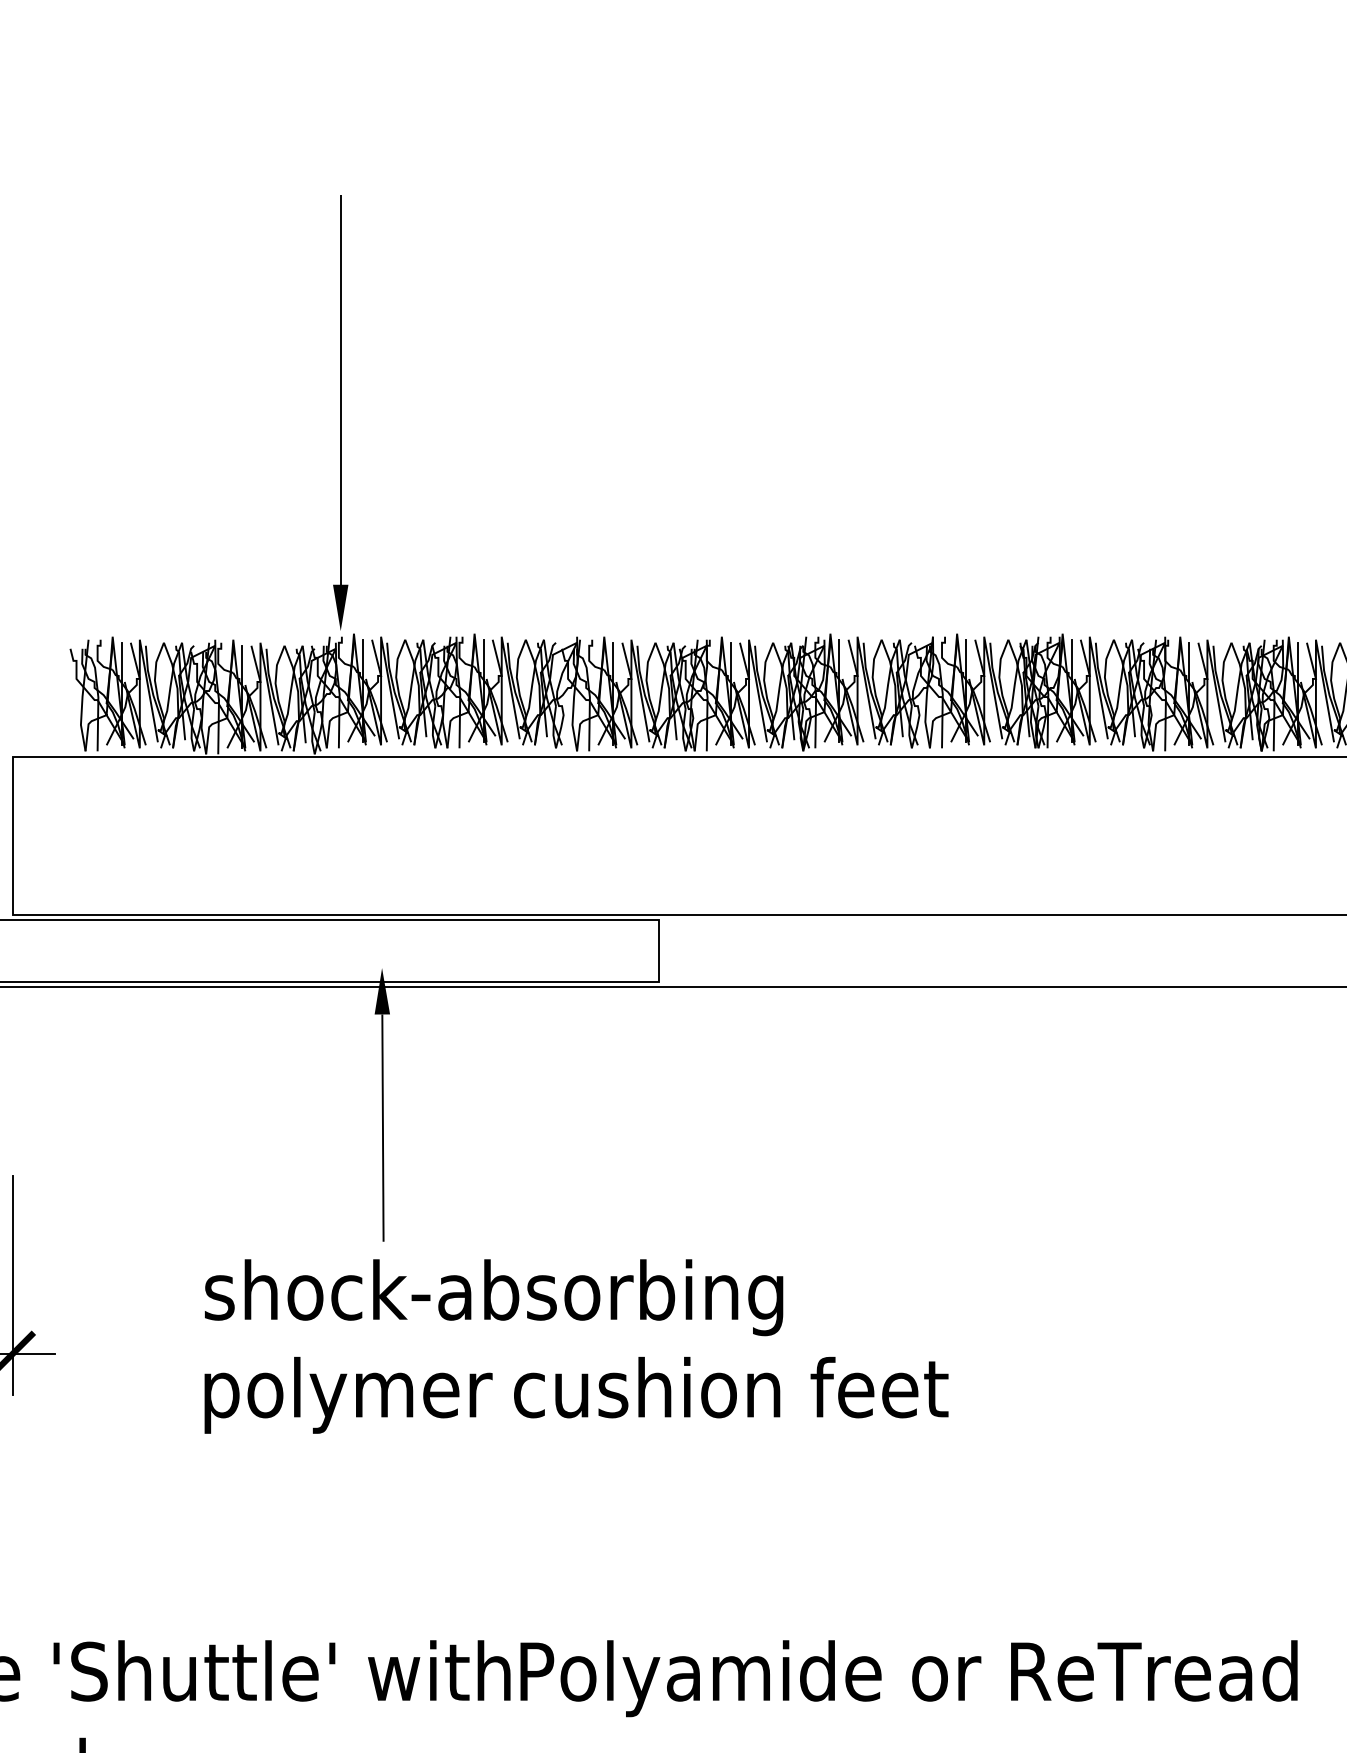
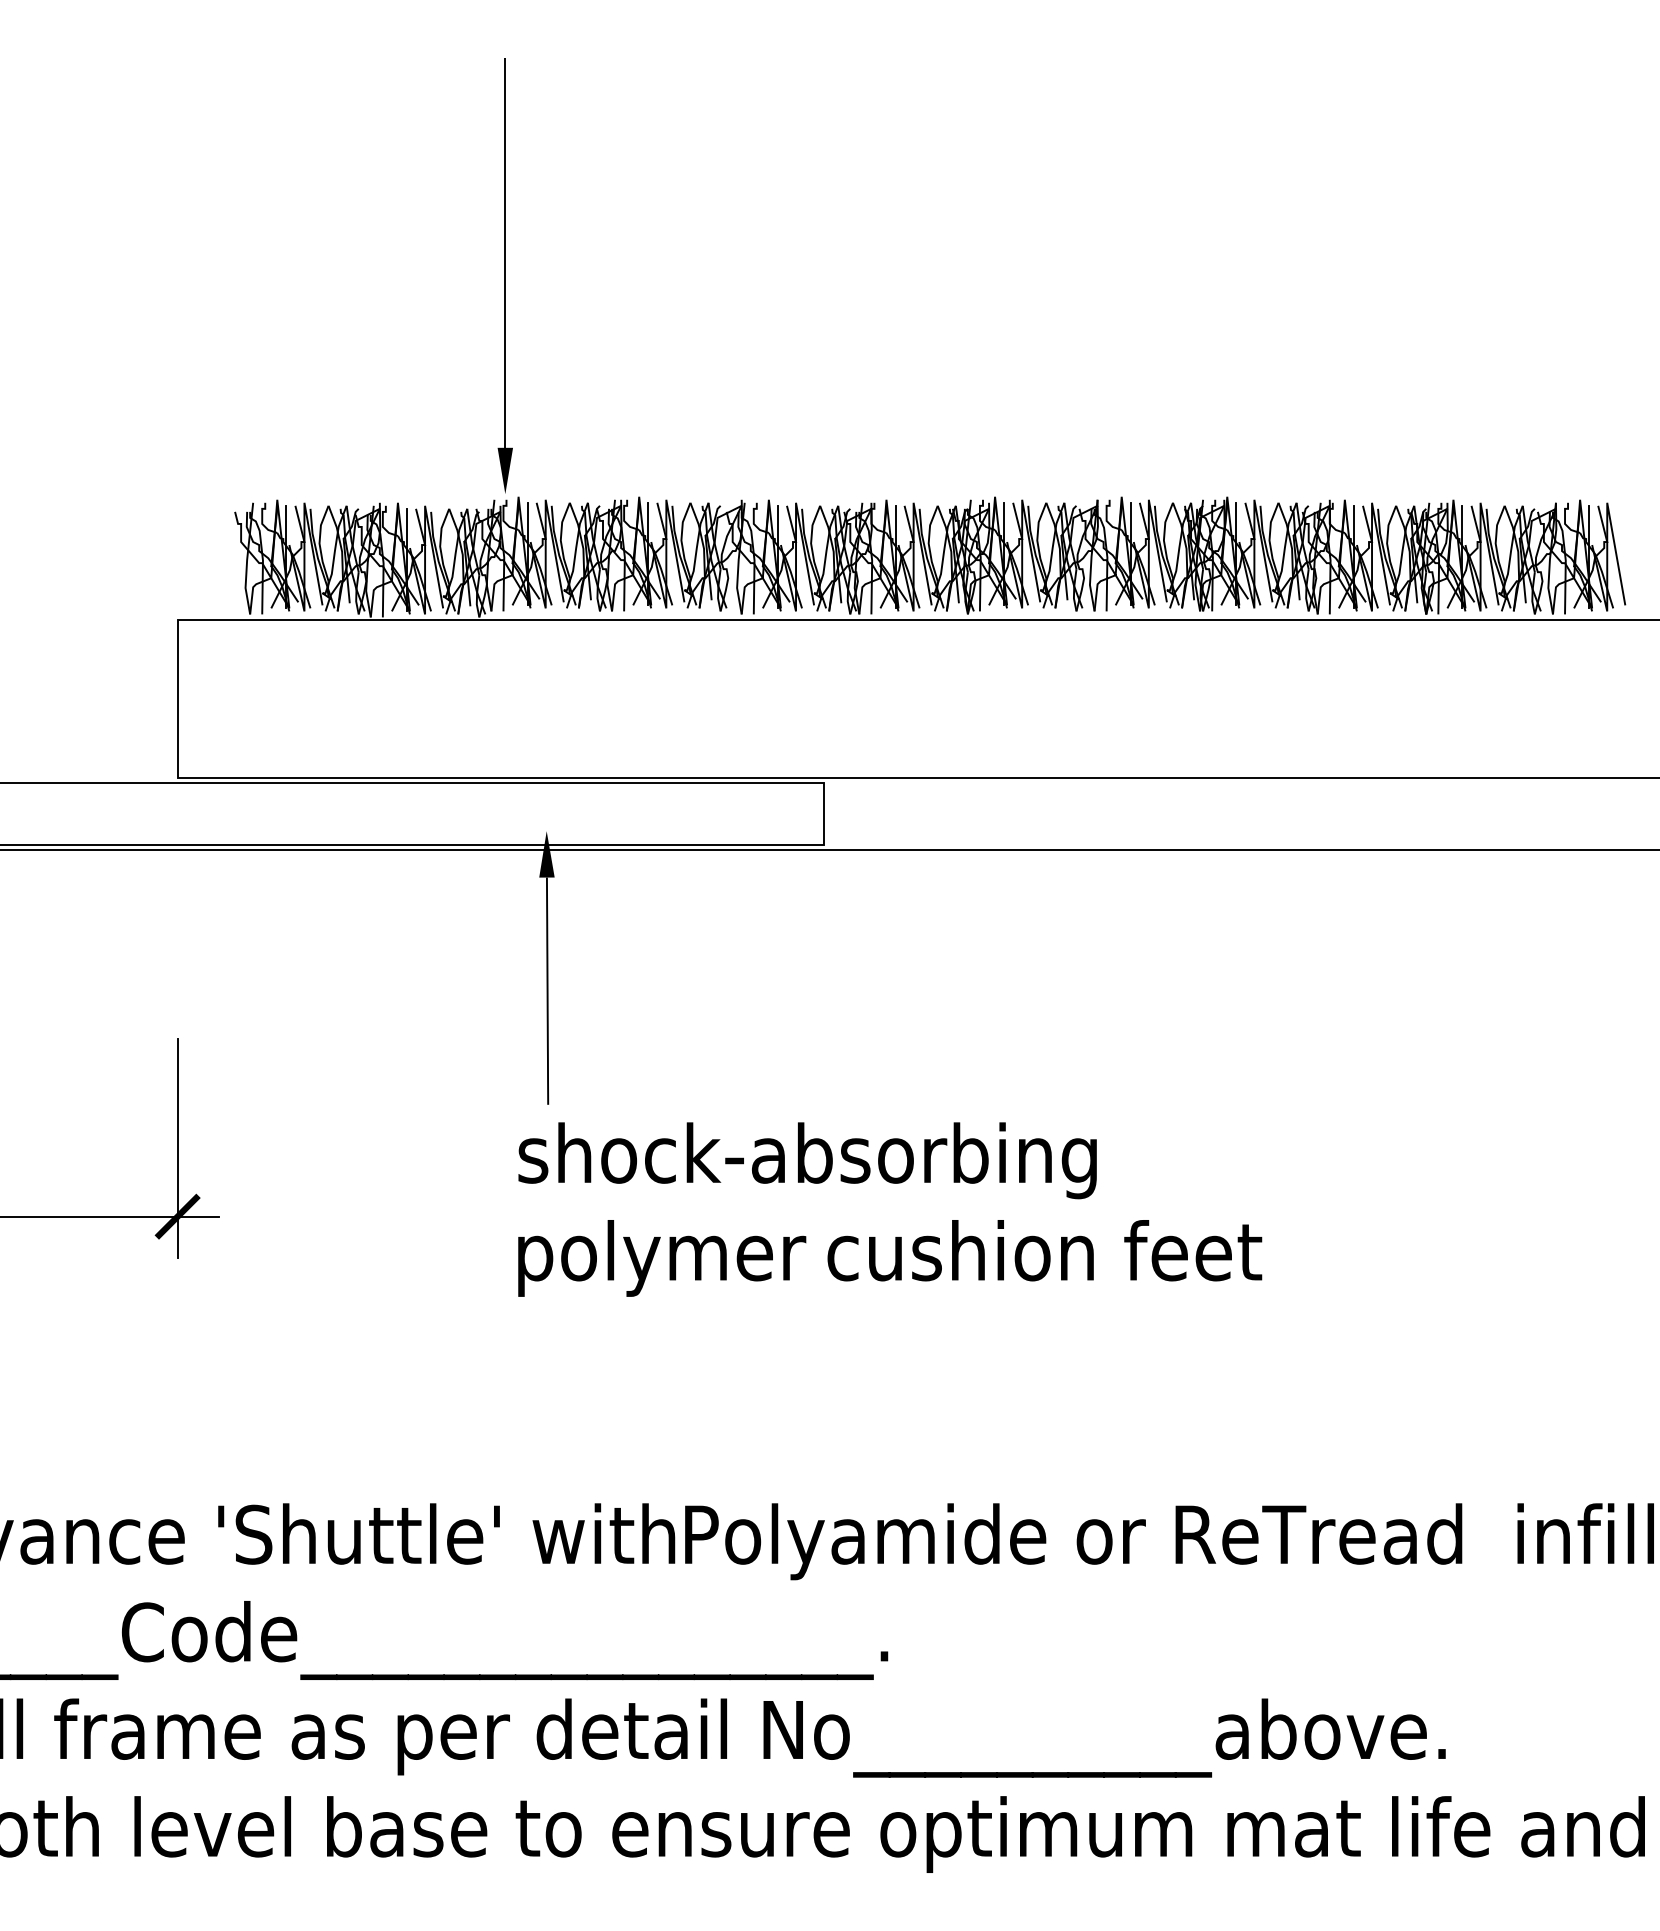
text: (576, 1346) -> (890, 1209), moved

